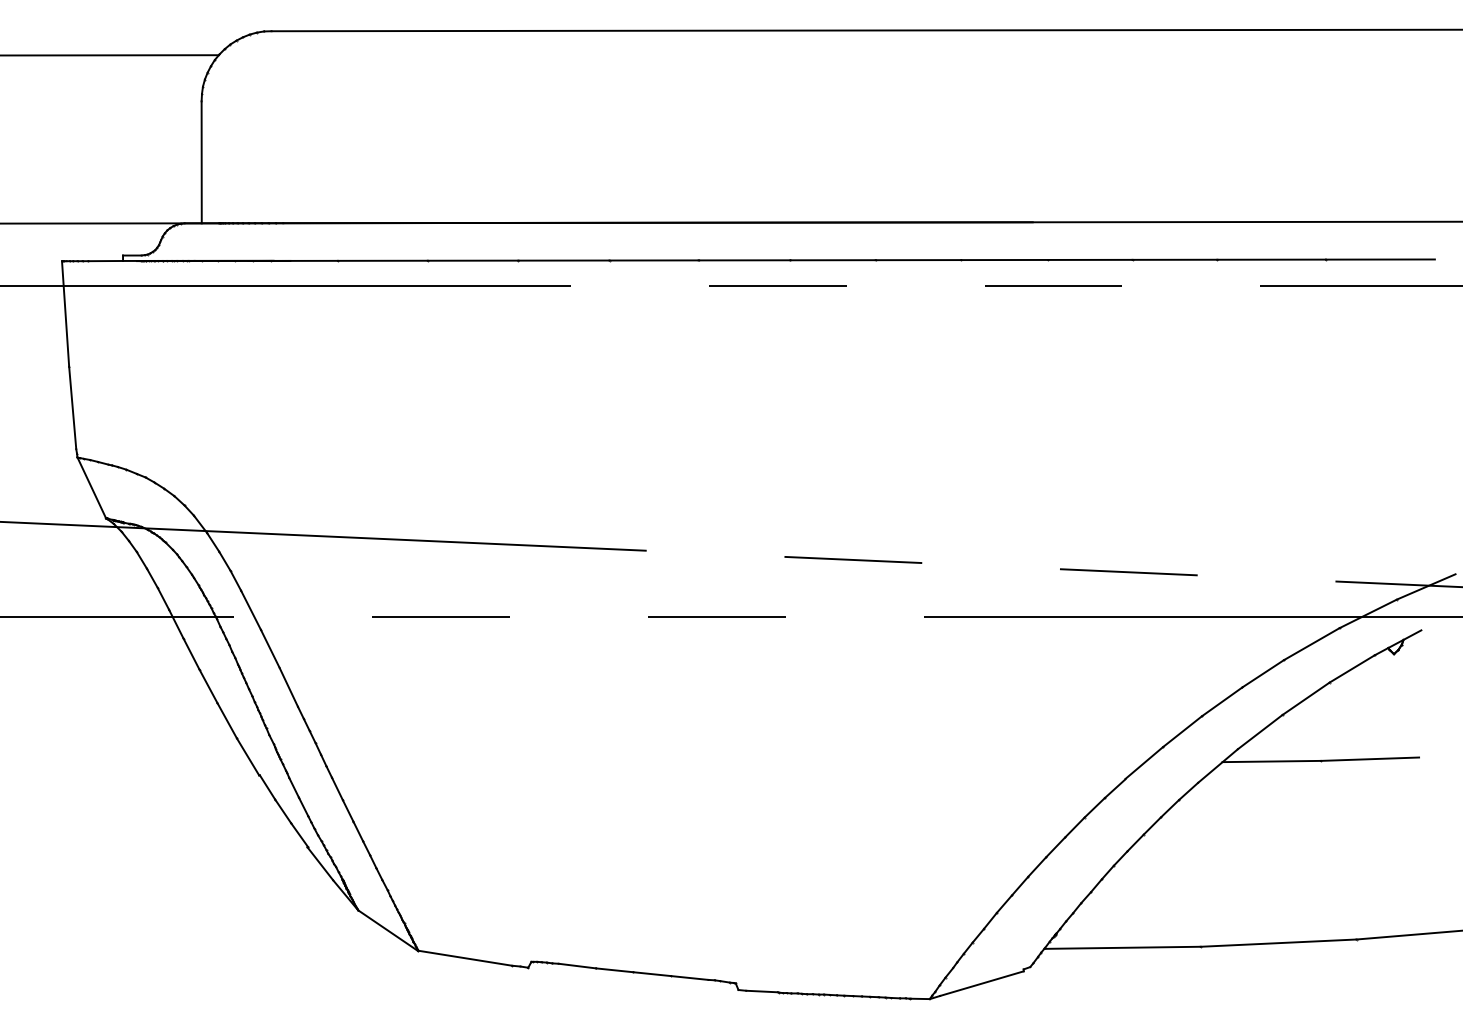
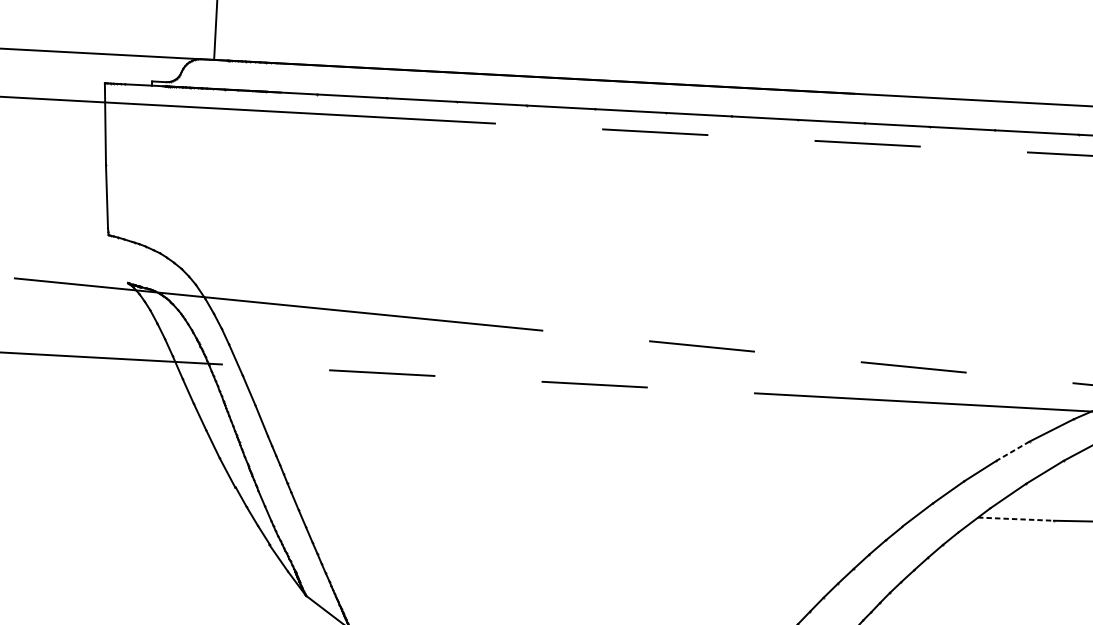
line: (91, 487) -> (118, 258), removed
line: (1263, 673) -> (1013, 451), solid -> dashed
line: (1272, 761) -> (1016, 519), solid -> dashed

